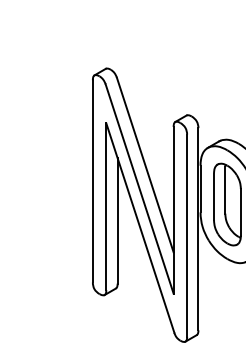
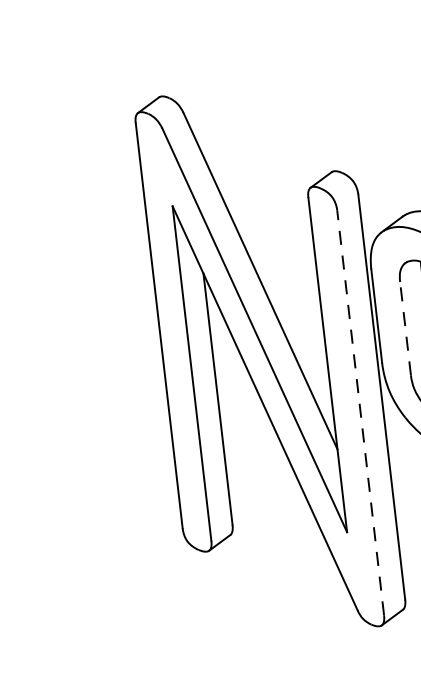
line: (214, 196) -> (406, 327), solid -> dashed
line: (187, 235) -> (361, 412), solid -> dashed

